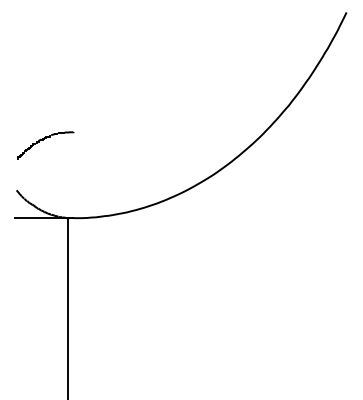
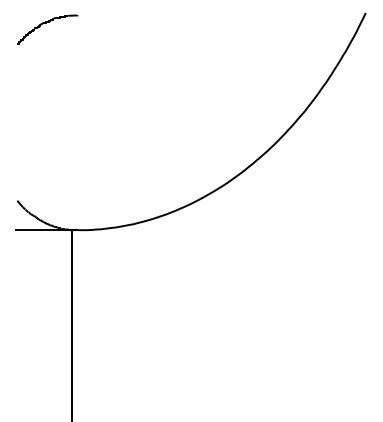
part: (44, 139) -> (46, 23), moved

